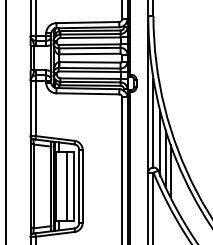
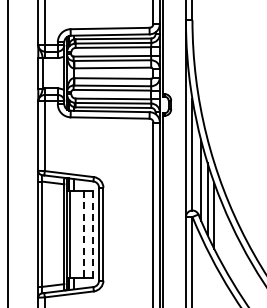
line: (74, 185) -> (93, 233), solid -> dashed
line: (67, 186) -> (84, 234), solid -> dashed

